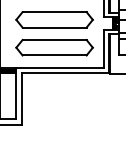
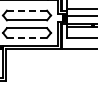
line: (53, 11) -> (26, 10), solid -> dashed
line: (55, 54) -> (27, 37), solid -> dashed

